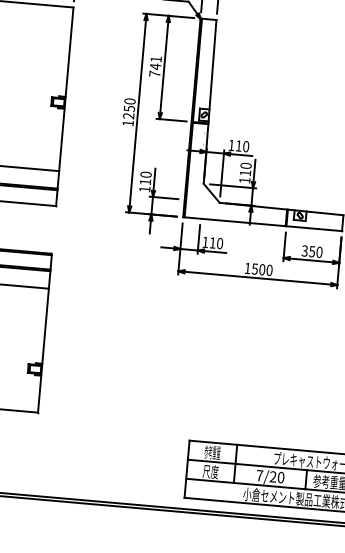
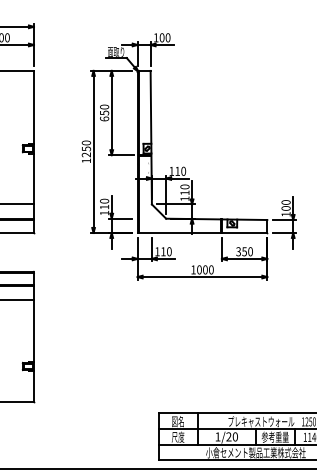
text: (155, 66) -> (104, 112), 741 -> 650
text: (255, 268) -> (199, 269), 1500 -> 1000
text: (211, 452) -> (177, 421), 参考重量 -> 図名
text: (259, 475) -> (217, 436), 7/20 -> 1/20

